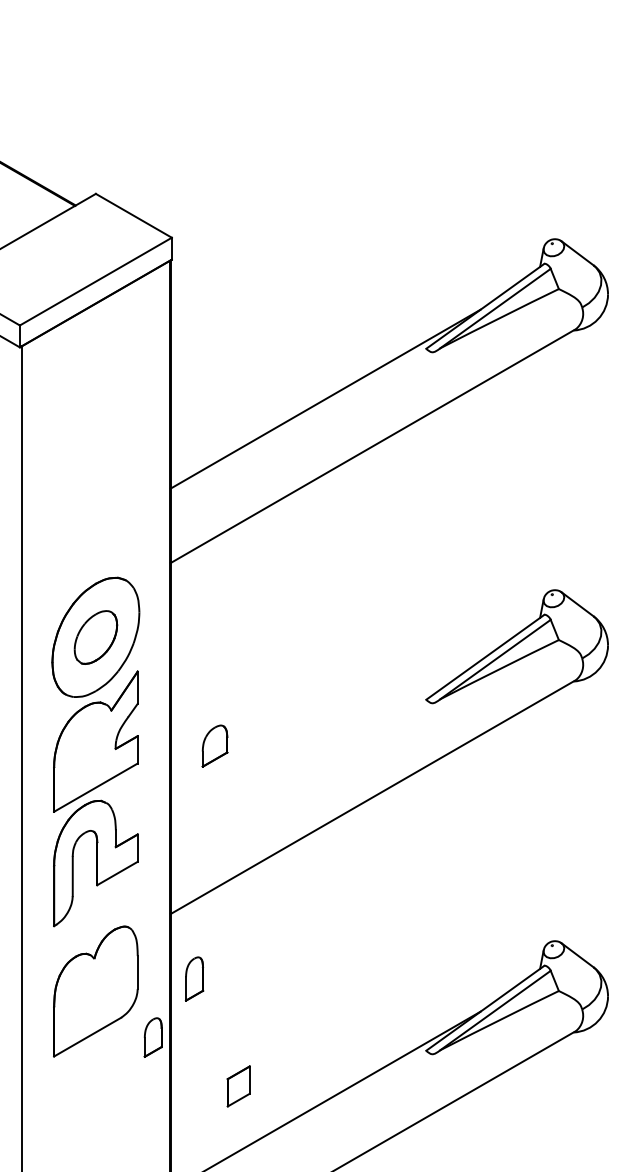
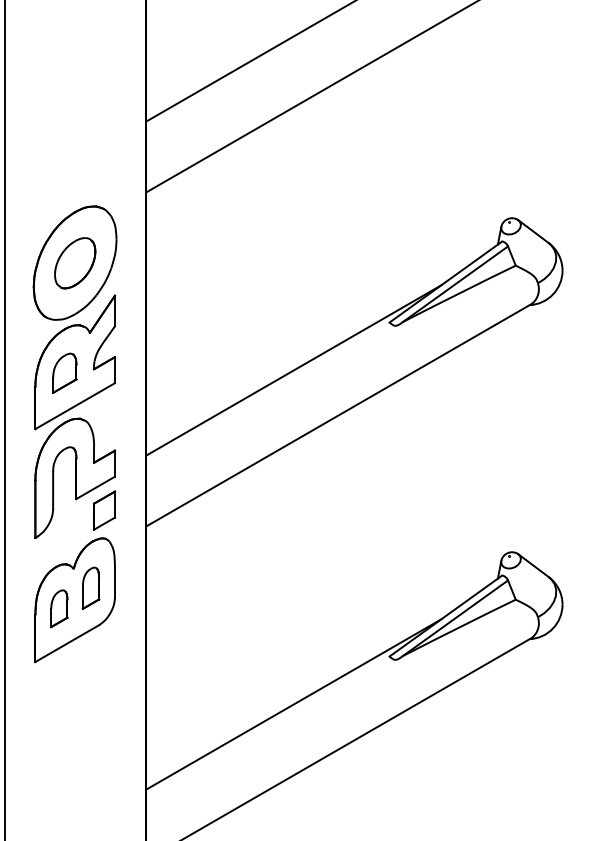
part: (214, 745) -> (64, 372), moved
line: (325, 749) -> (293, 369), added
part: (194, 978) -> (90, 587), moved
part: (152, 1037) -> (58, 608), moved
part: (238, 1086) -> (104, 510), moved

